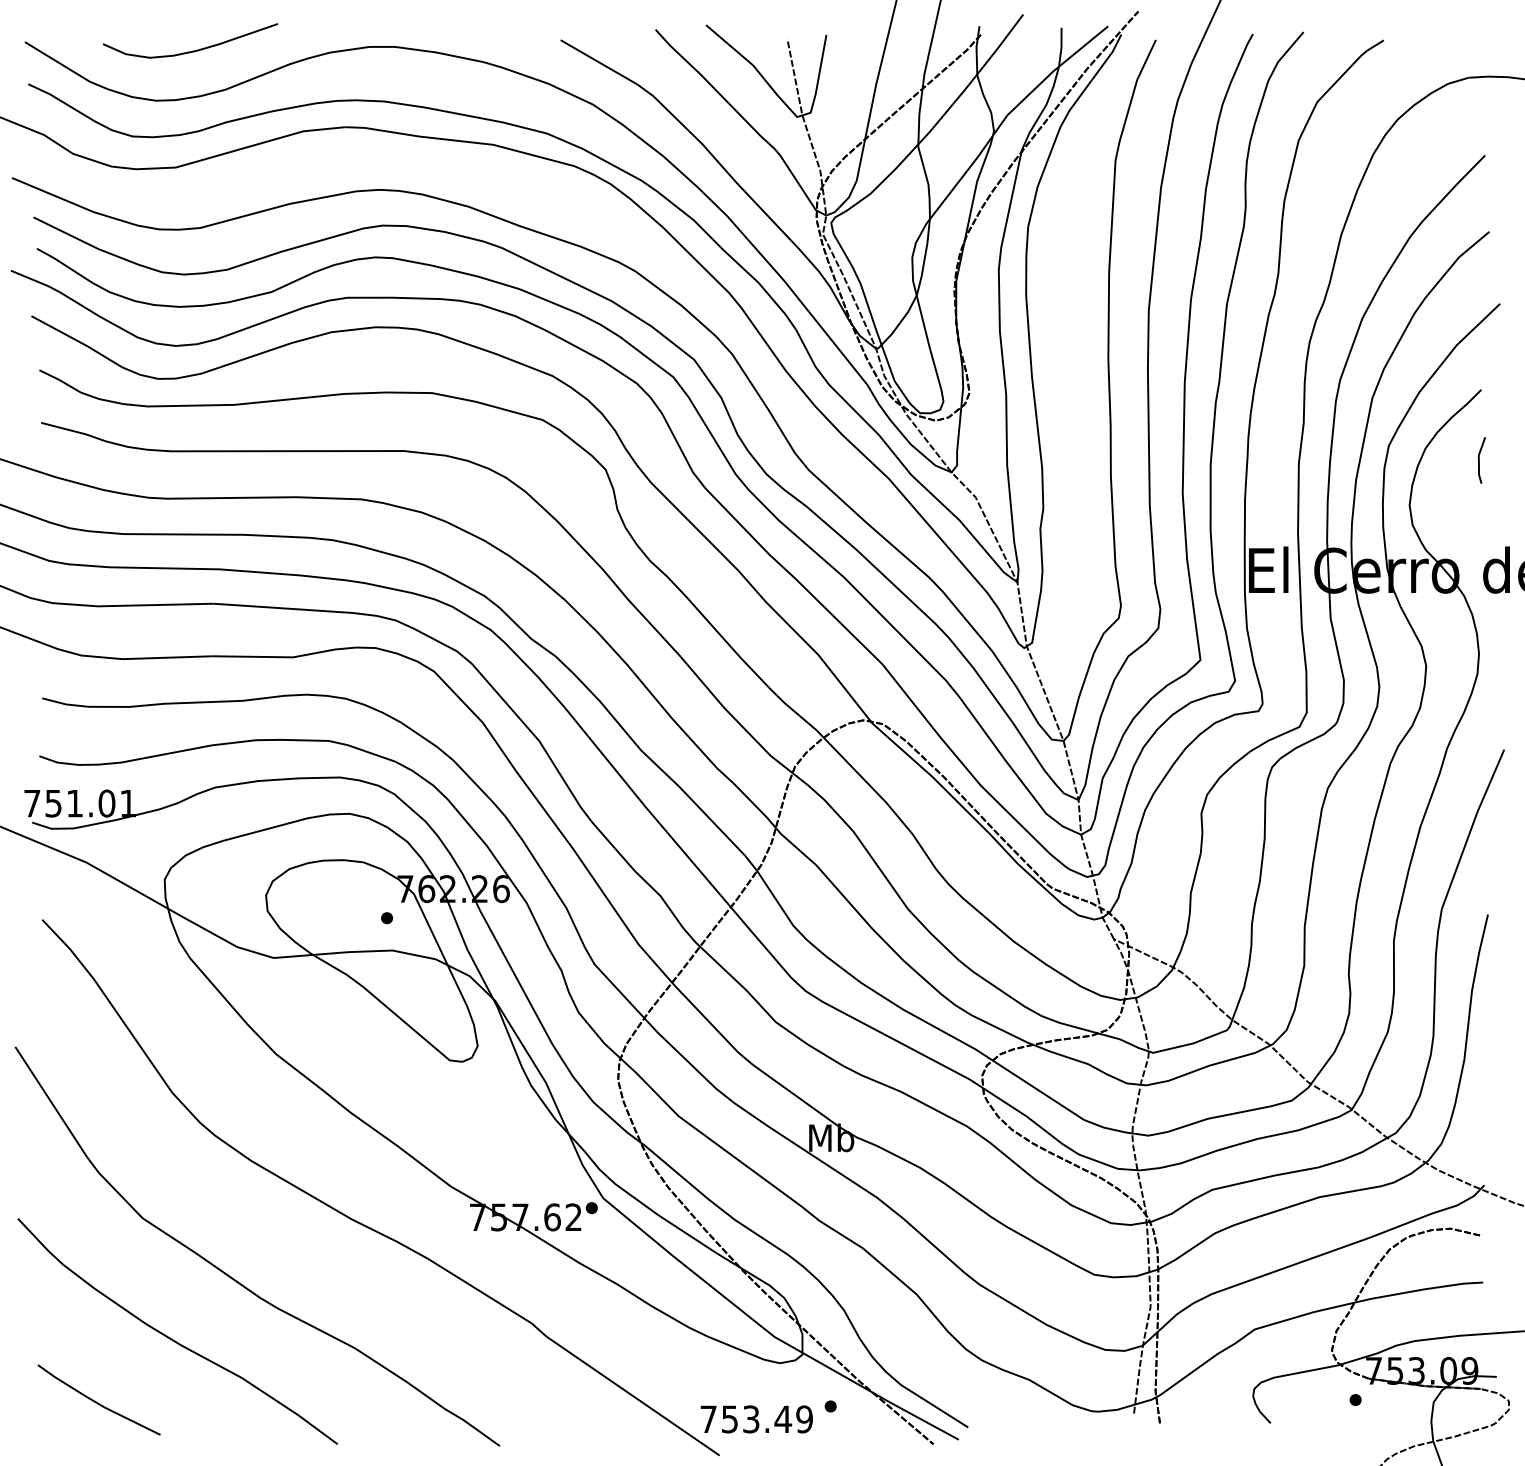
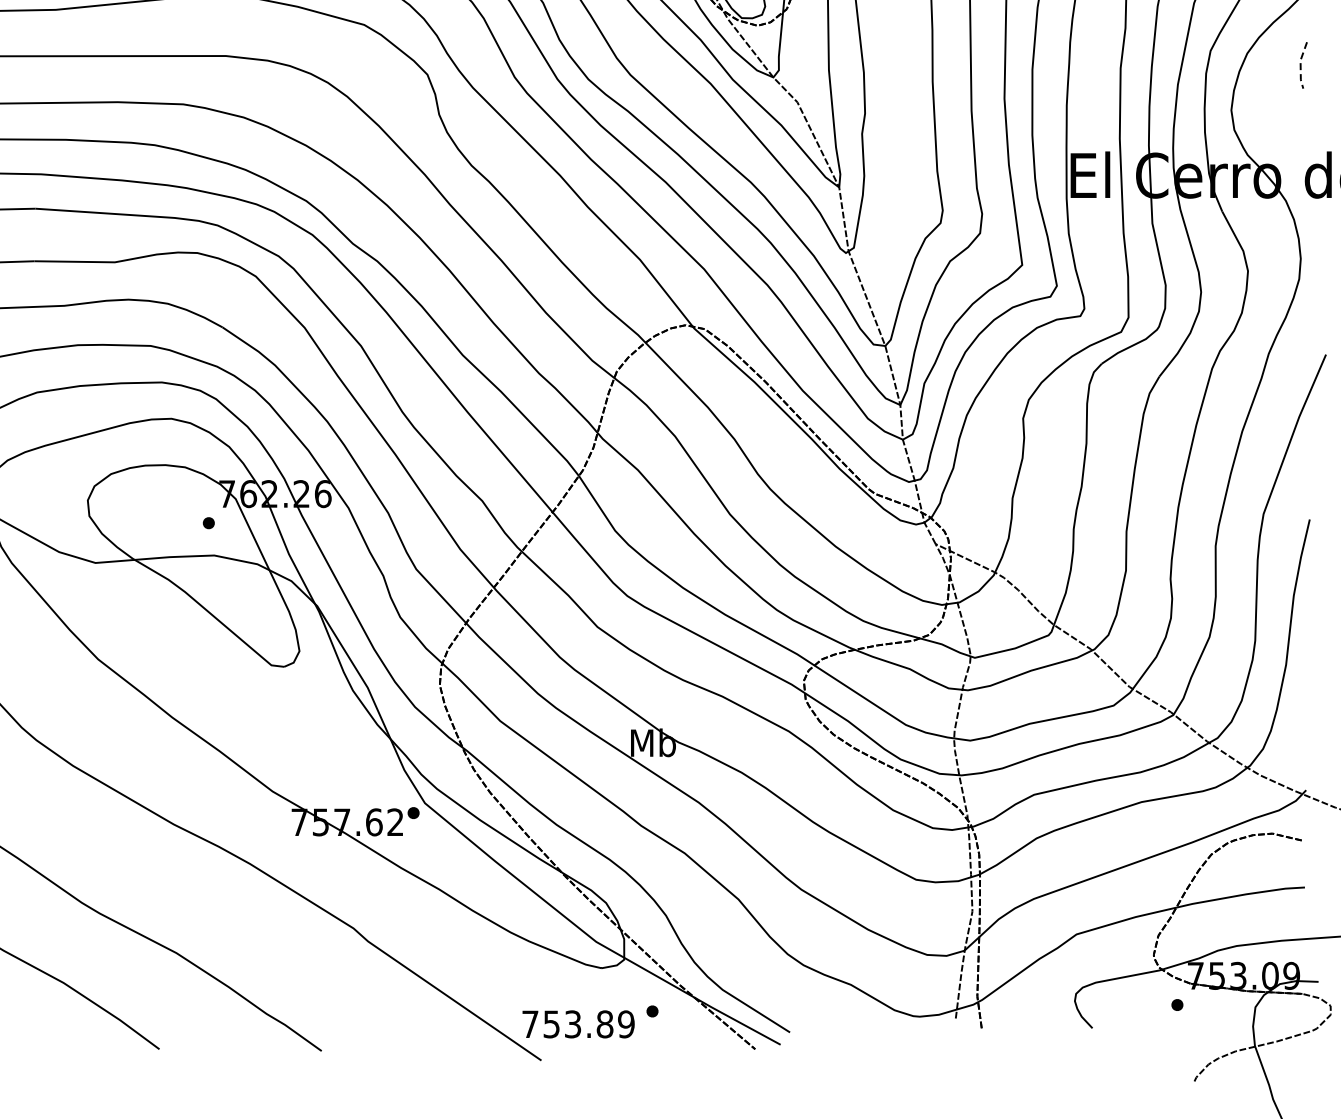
line: (1478, 460) -> (1300, 65), solid -> dashed
text: (783, 1419) -> (605, 1024), 753.49 -> 753.89

